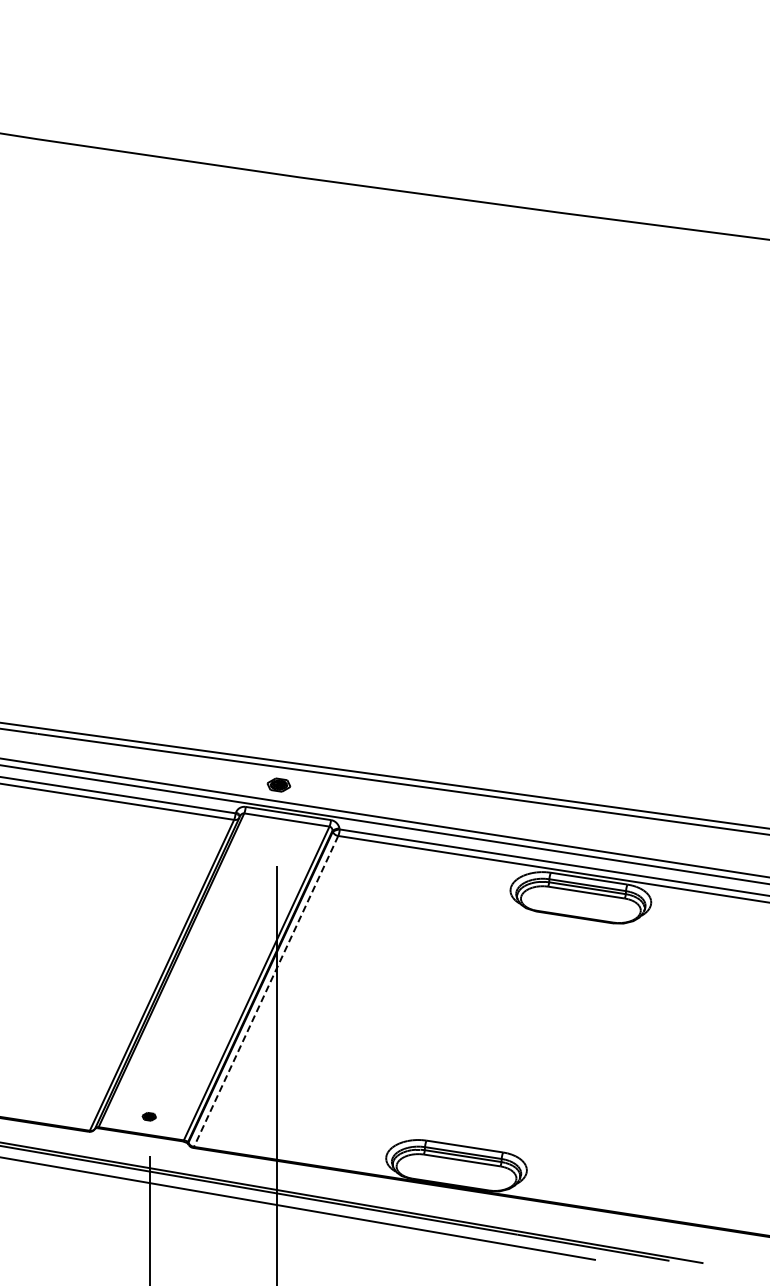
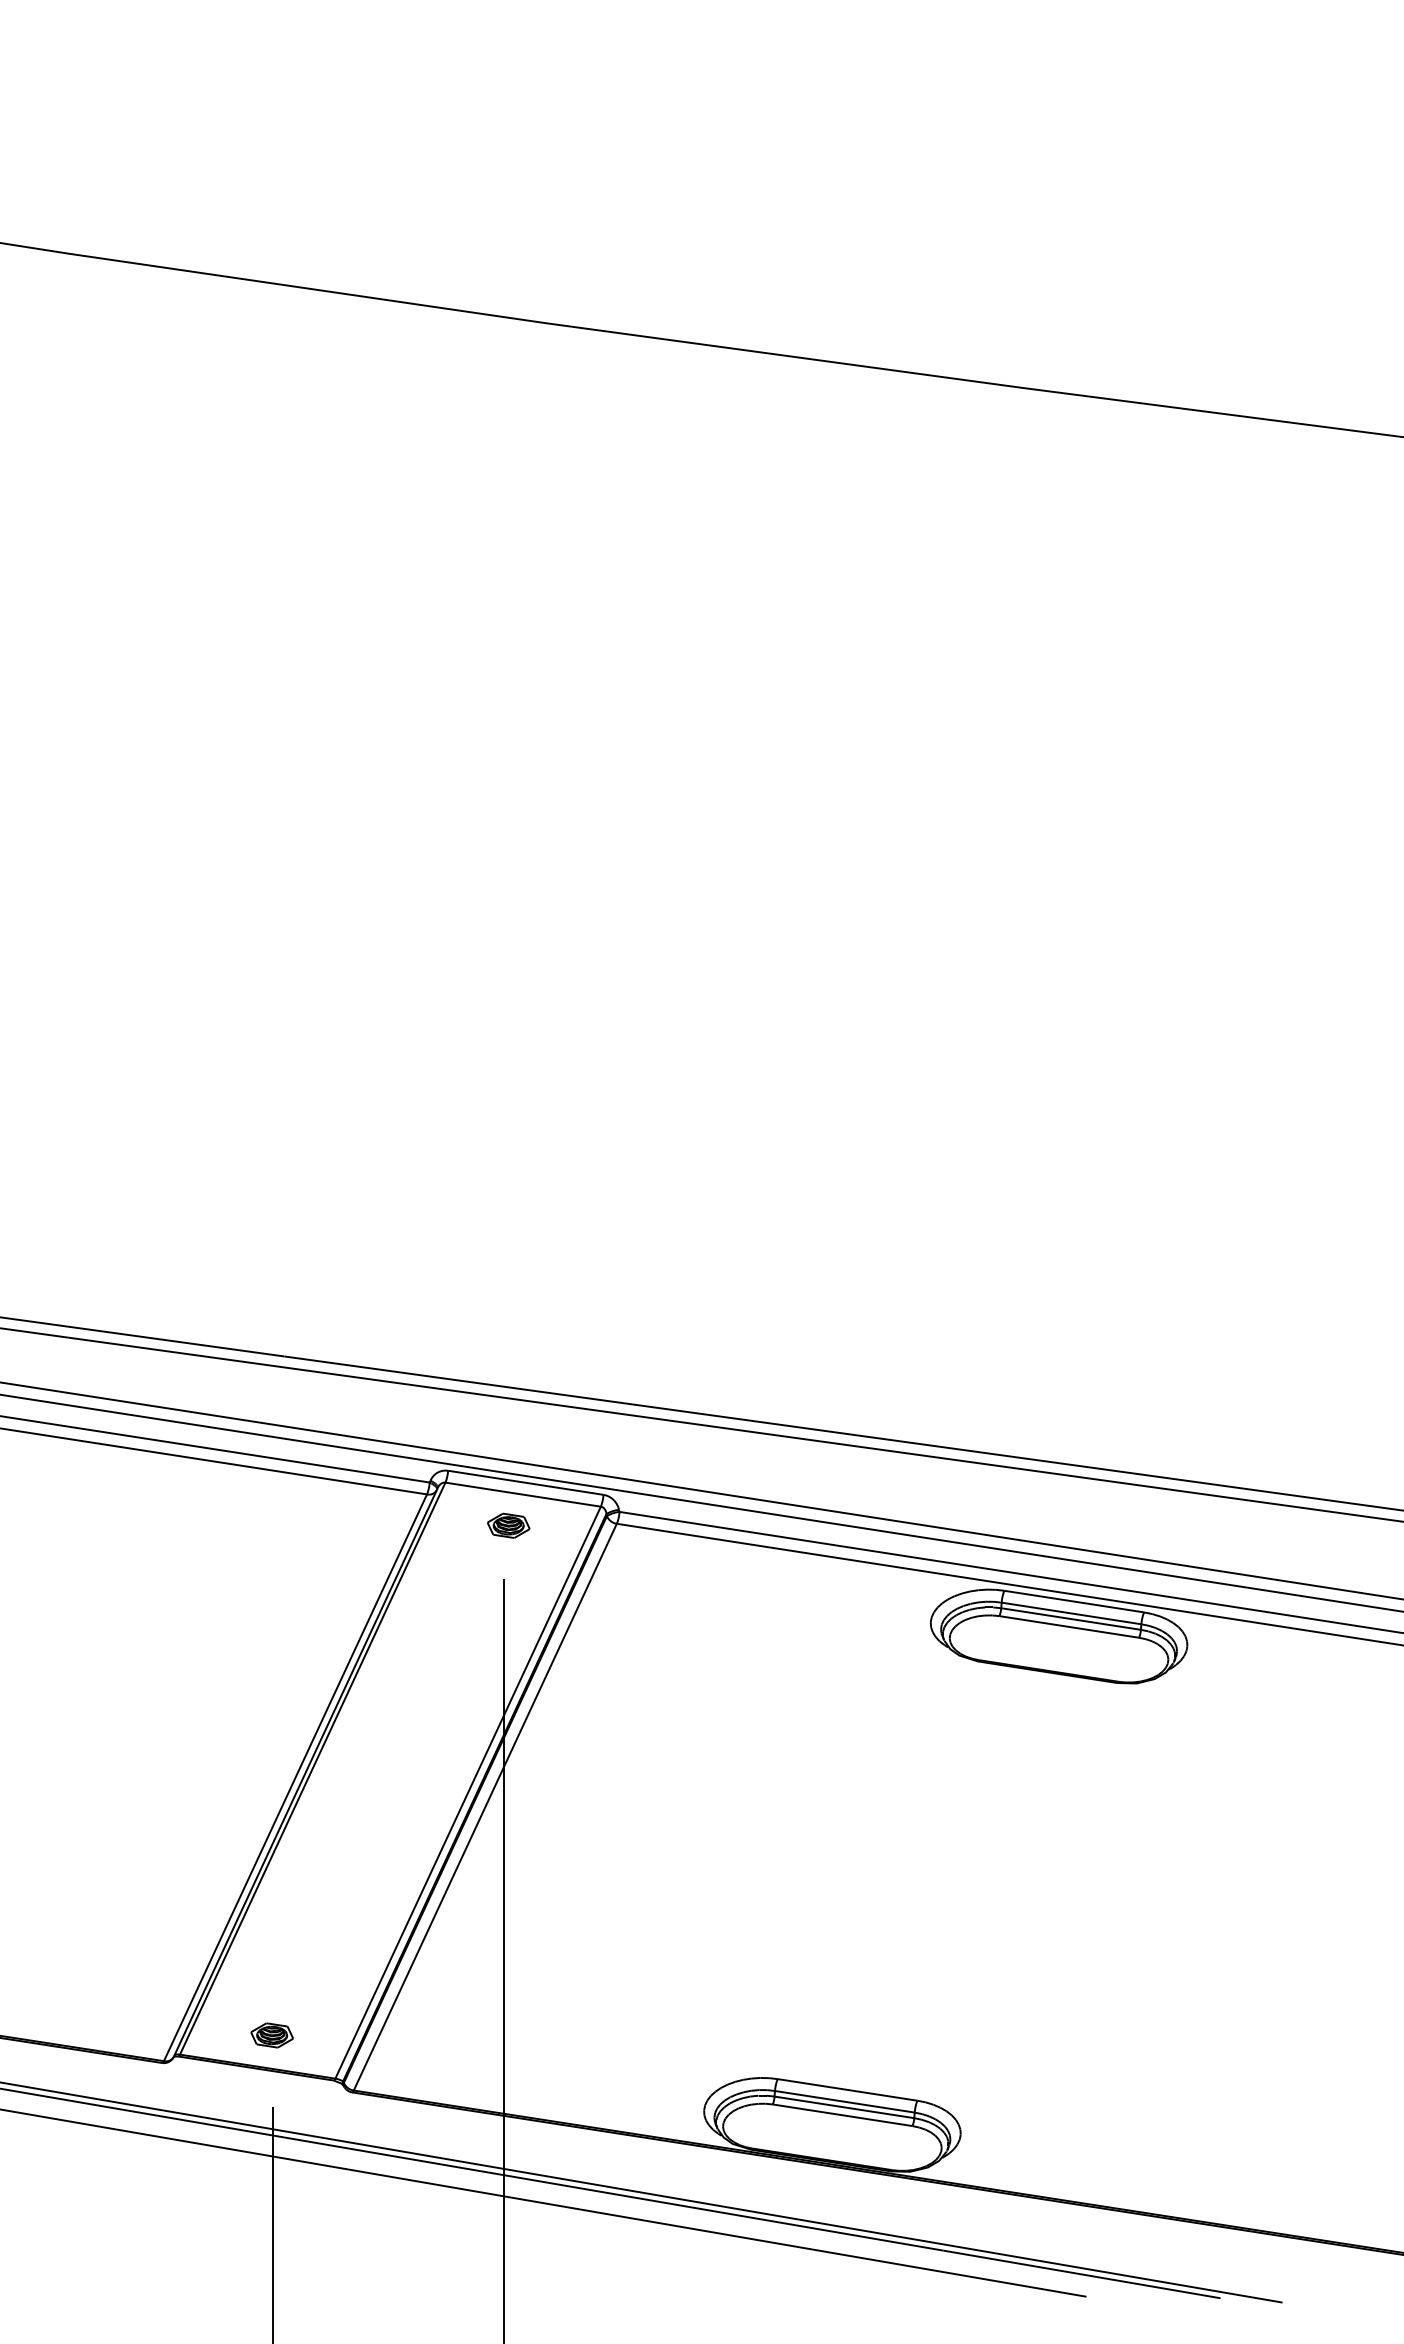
part: (278, 784) -> (507, 1524), moved
line: (265, 991) -> (484, 1807), dashed -> solid
part: (149, 1116) -> (272, 2035), size x1.67

